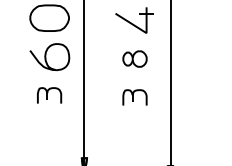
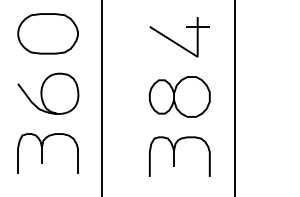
part: (134, 58) -> (179, 95), size x1.67
part: (49, 95) -> (47, 153), size x1.67
part: (134, 97) -> (179, 156), size x1.67

